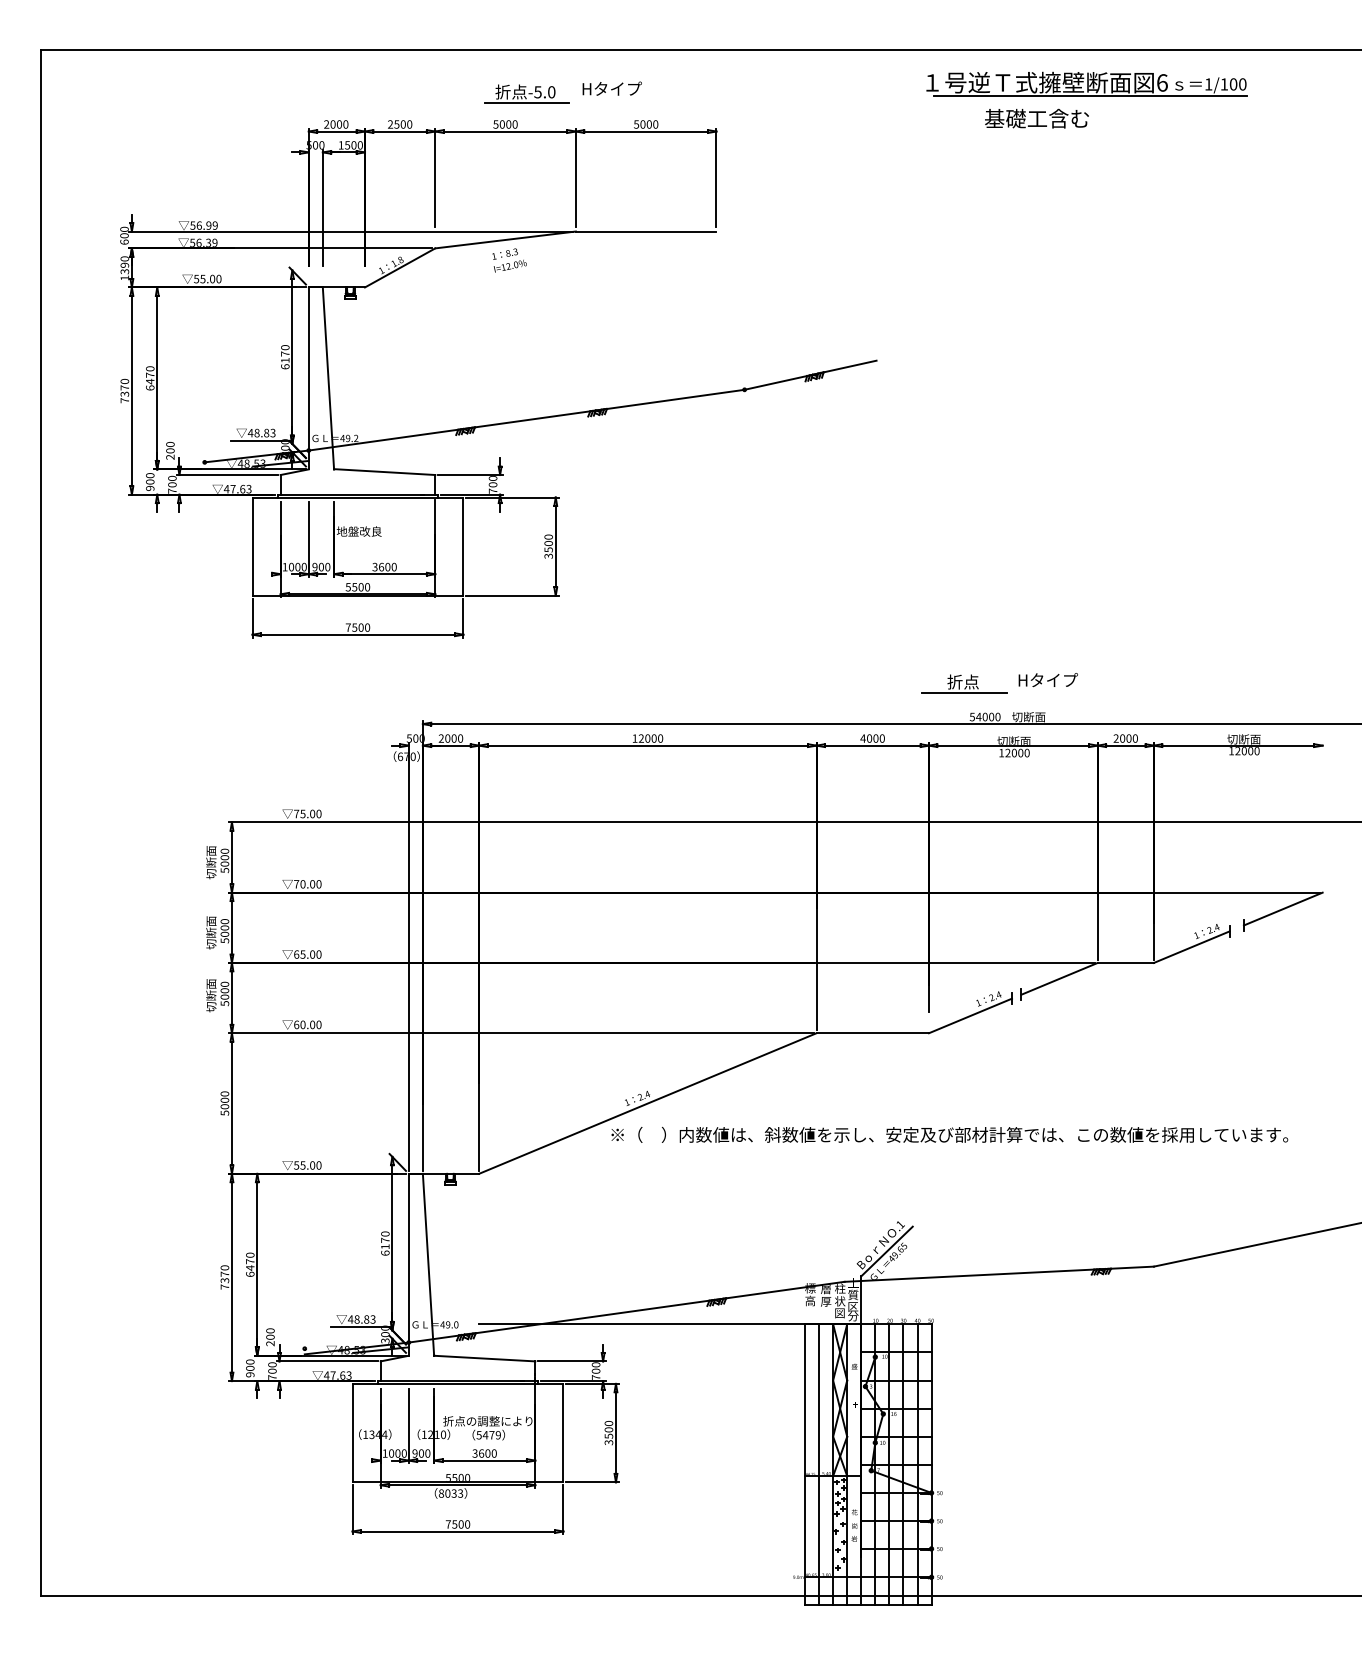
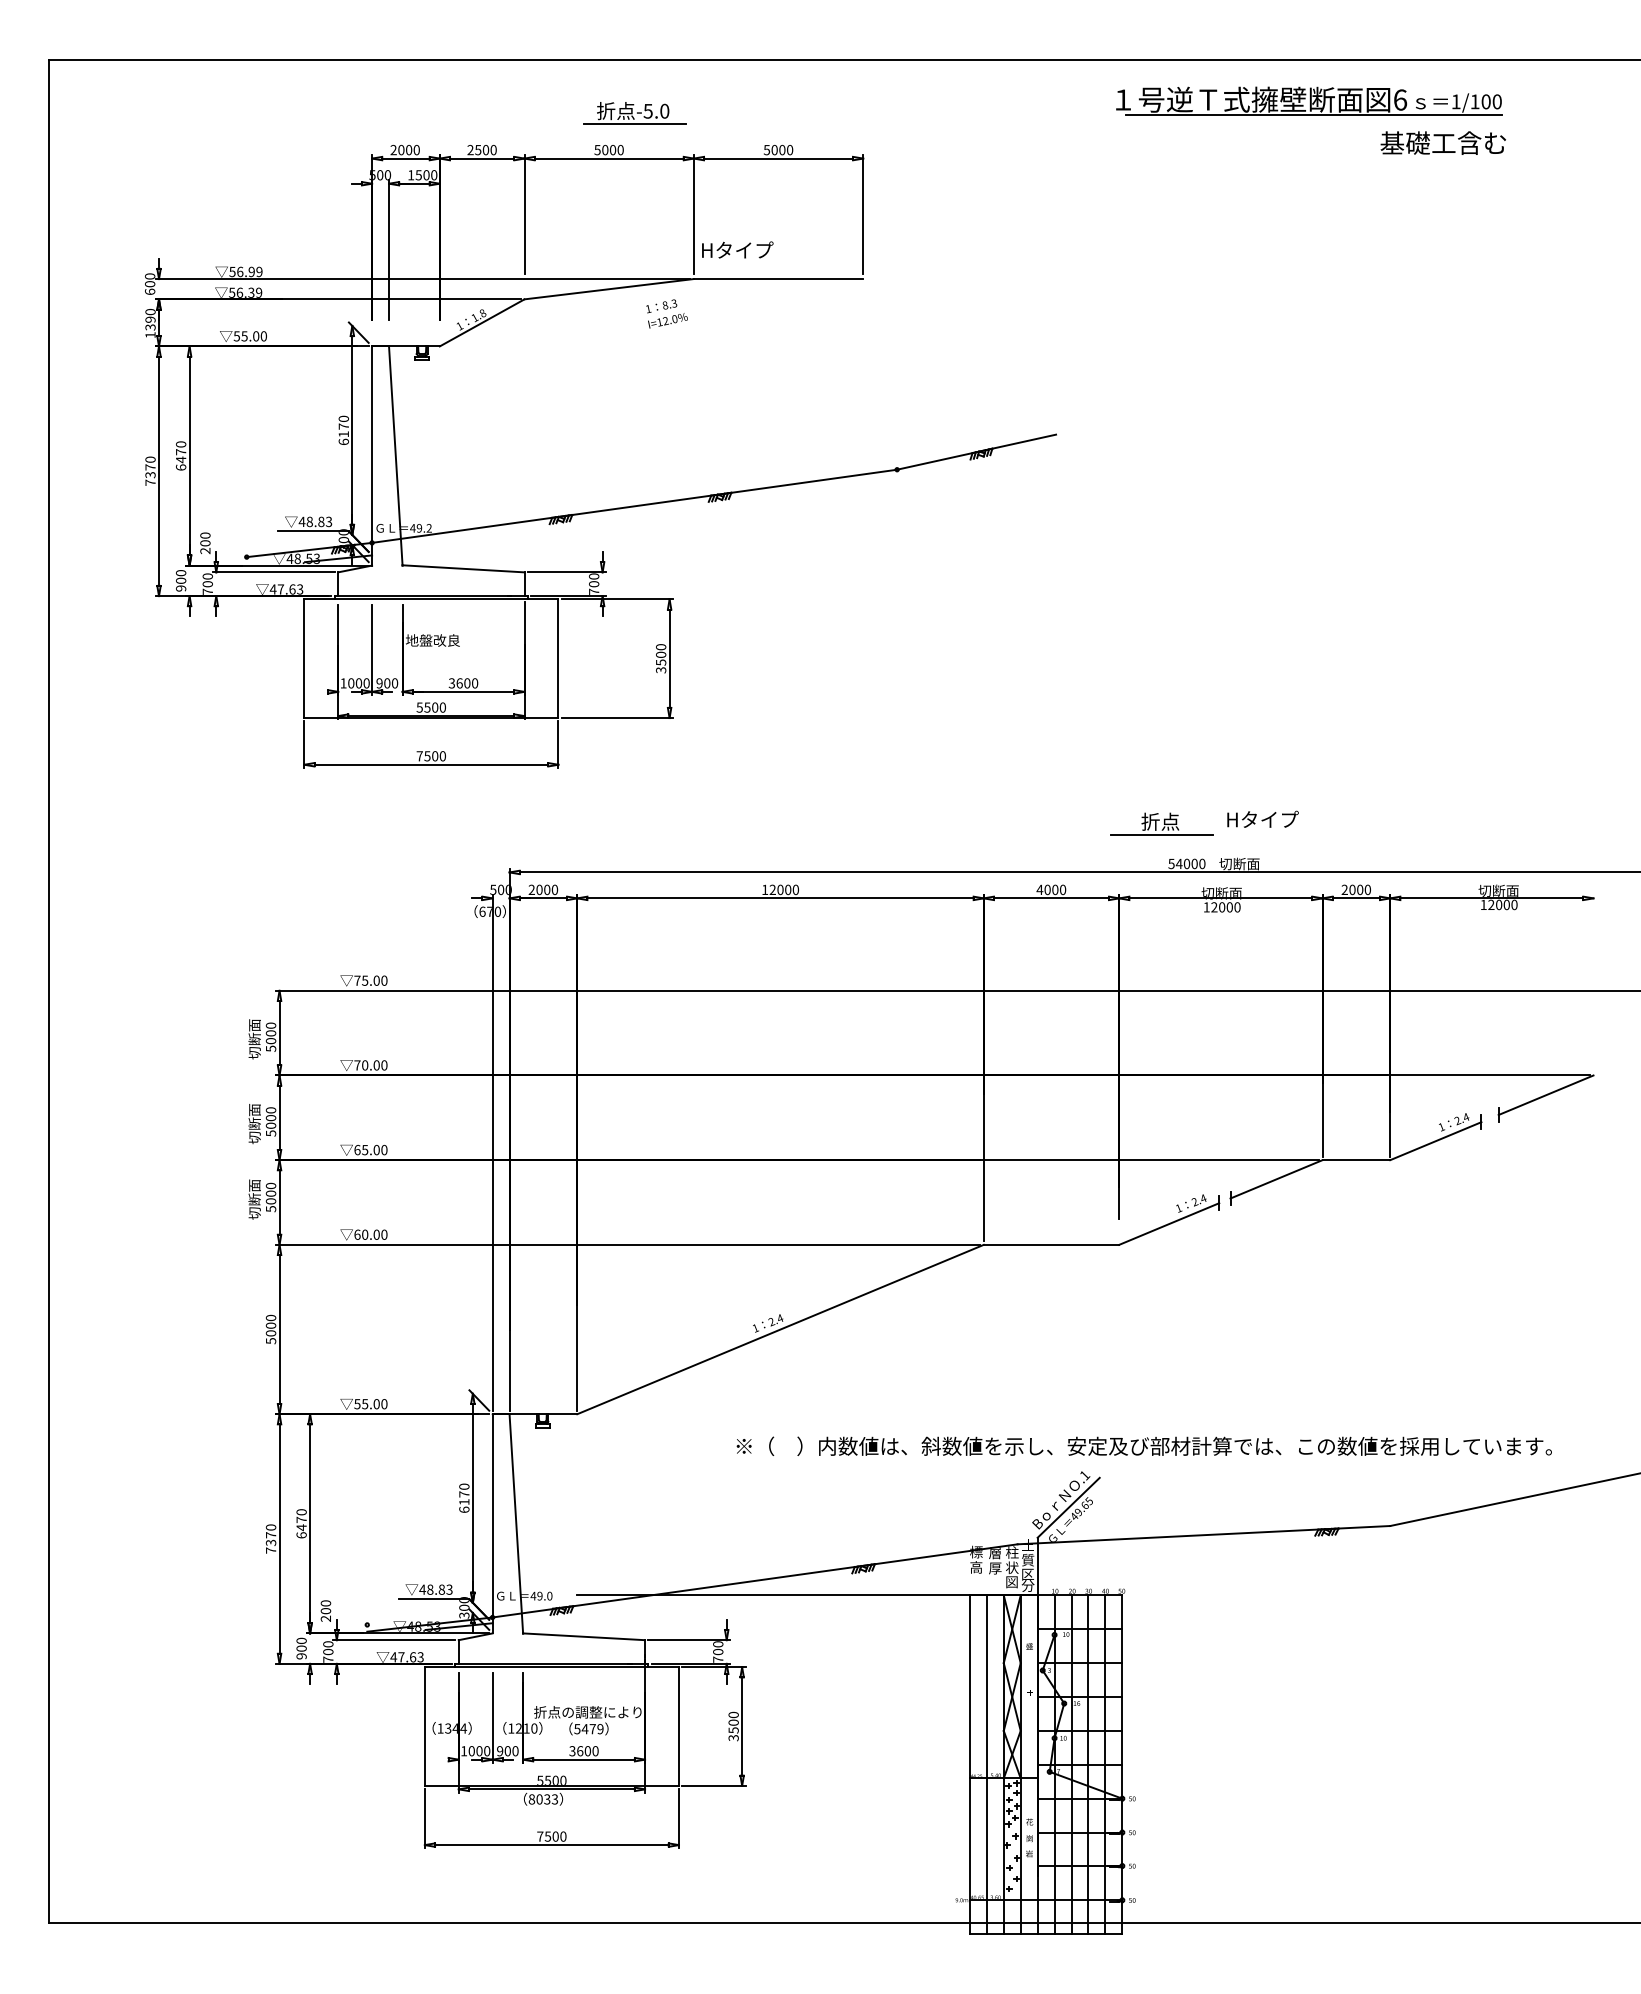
text: (612, 88) -> (737, 249), moved
text: (1036, 118) -> (1442, 142), moved
text: (509, 260) -> (666, 313), moved
text: (949, 1134) -> (1143, 1445), moved

